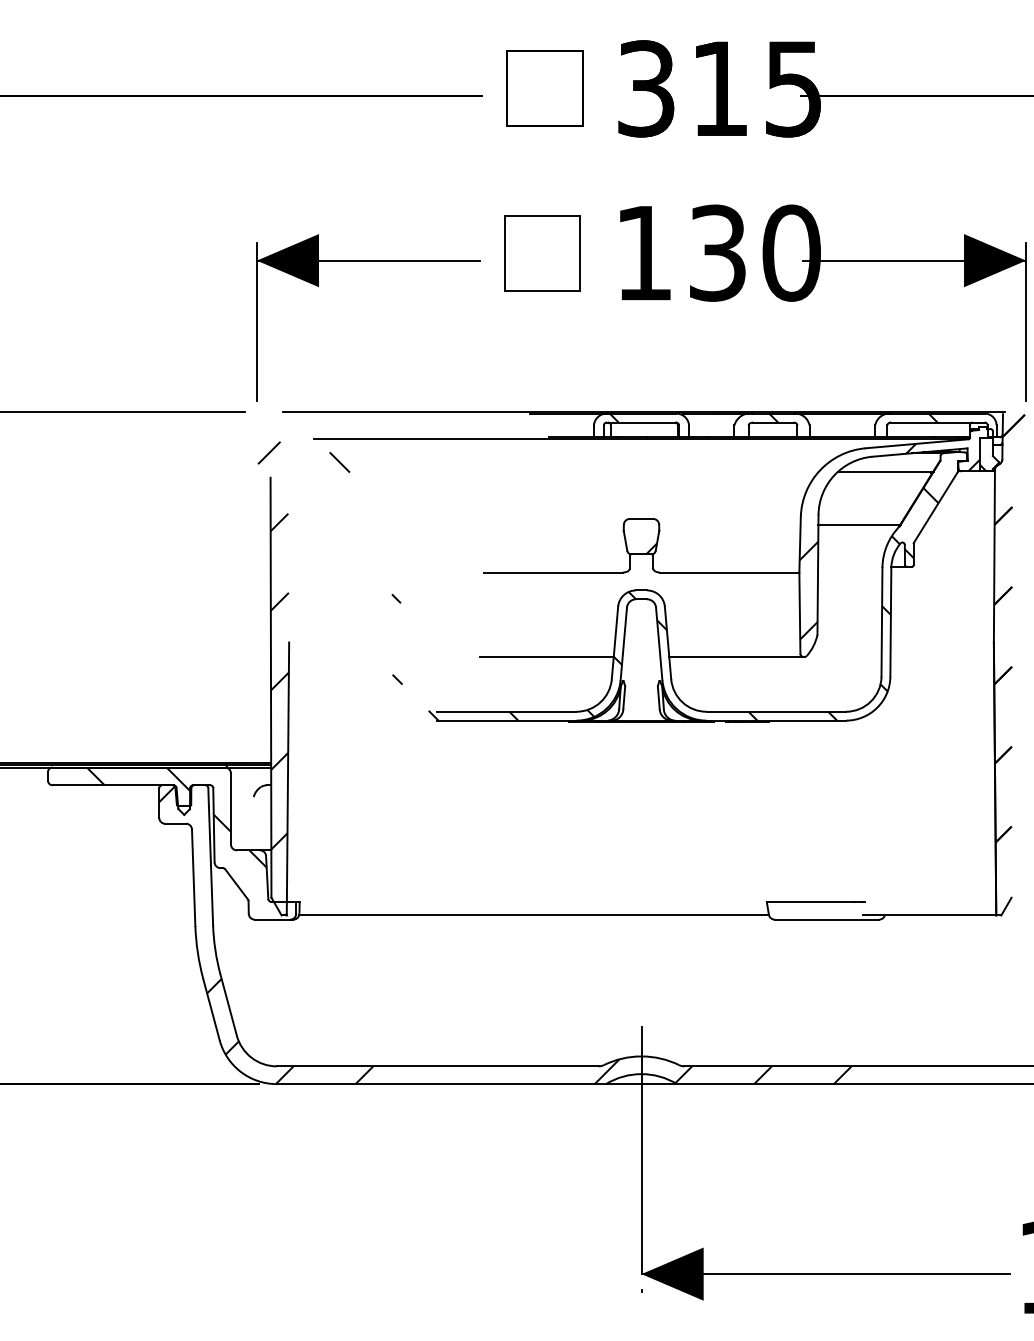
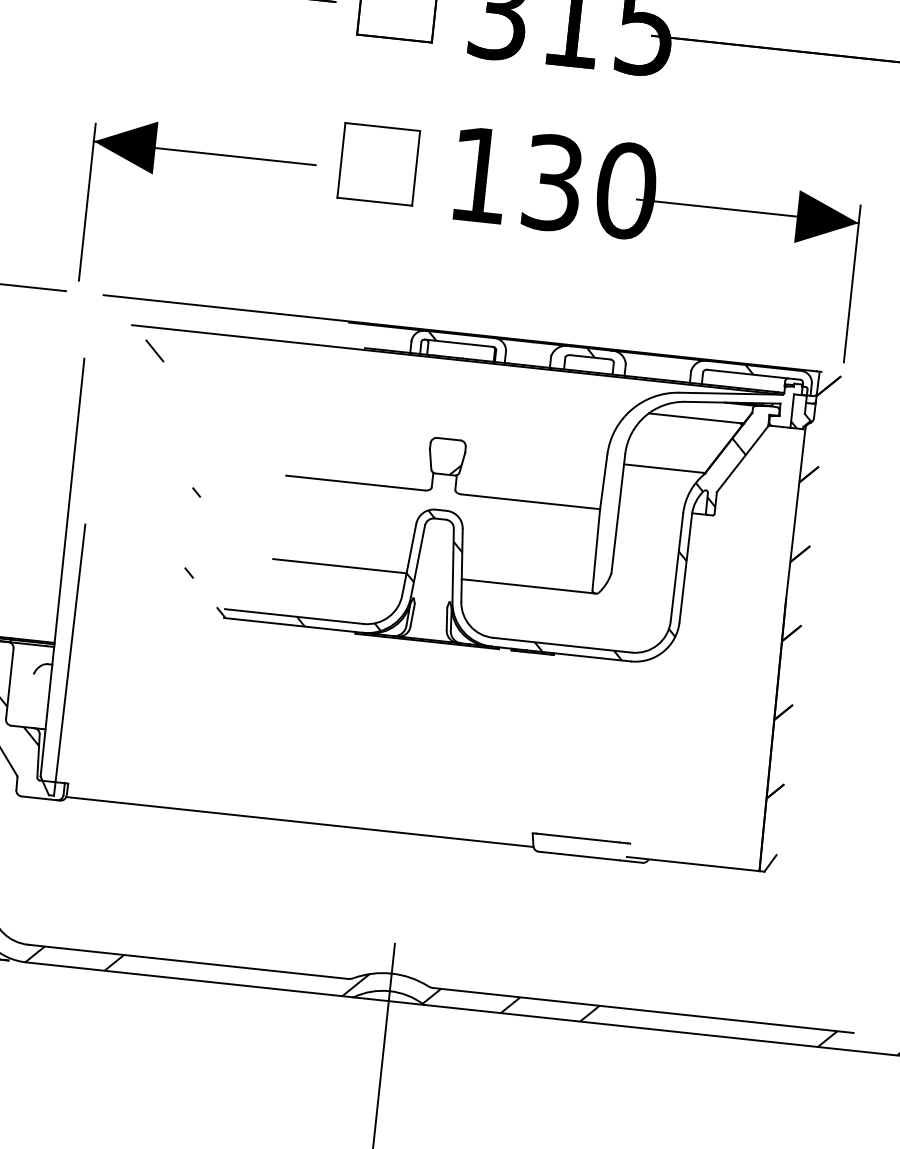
hatch: (889, 541) -> (693, 487), removed
hatch: (273, 678) -> (65, 558), removed

